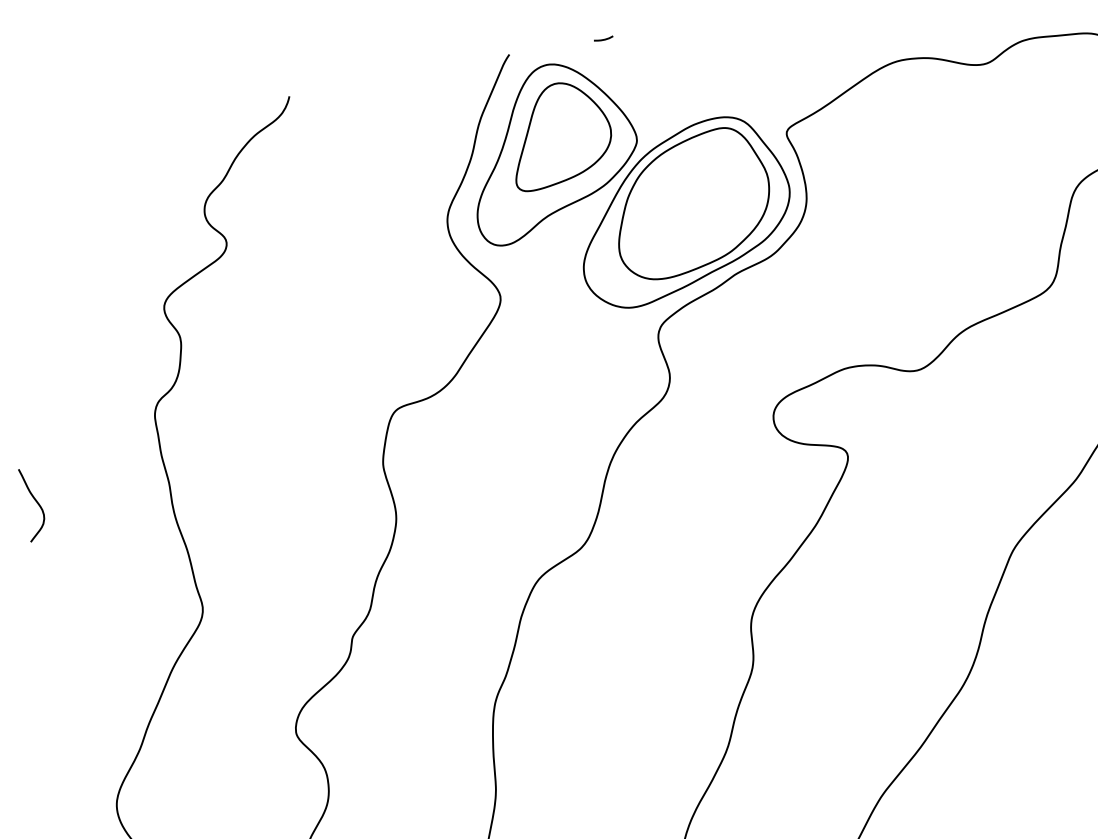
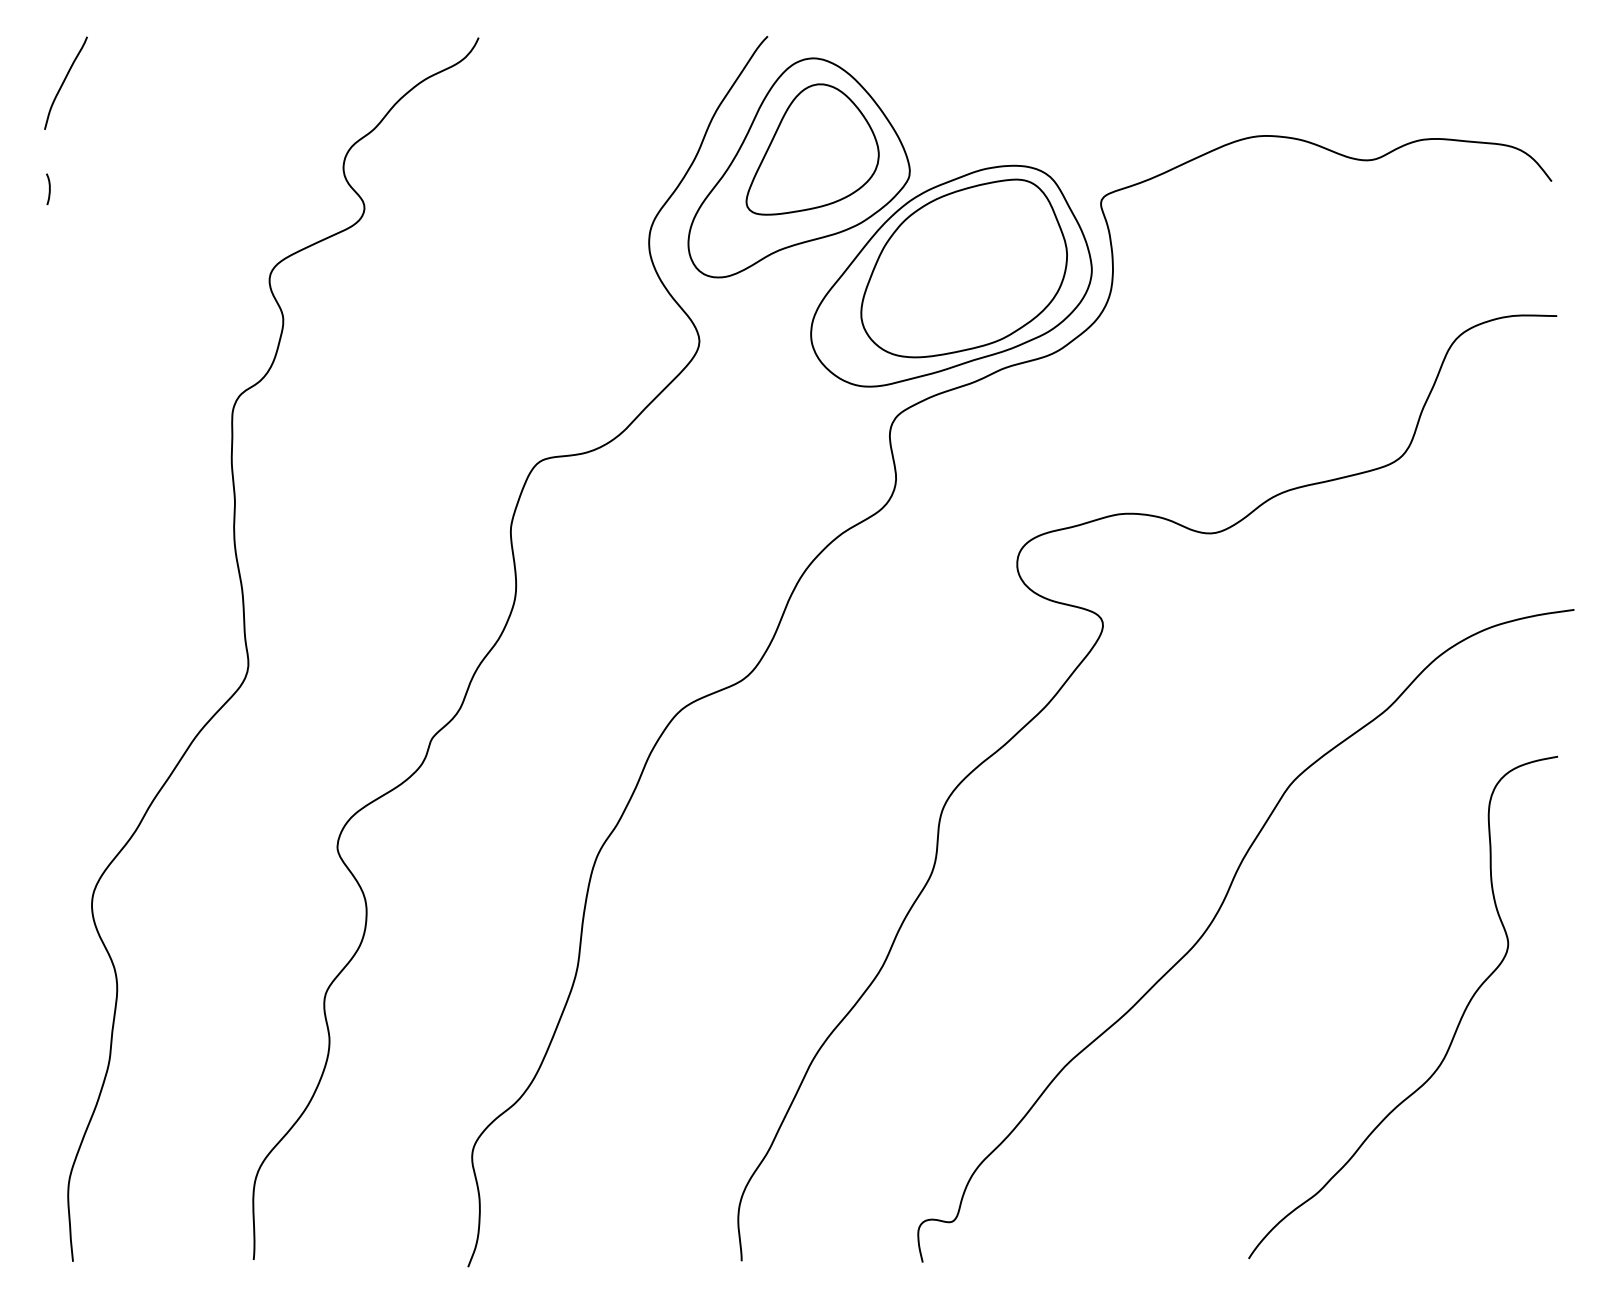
curve: (603, 39) -> (890, 39), removed
curve: (35, 501) -> (61, 492), removed

